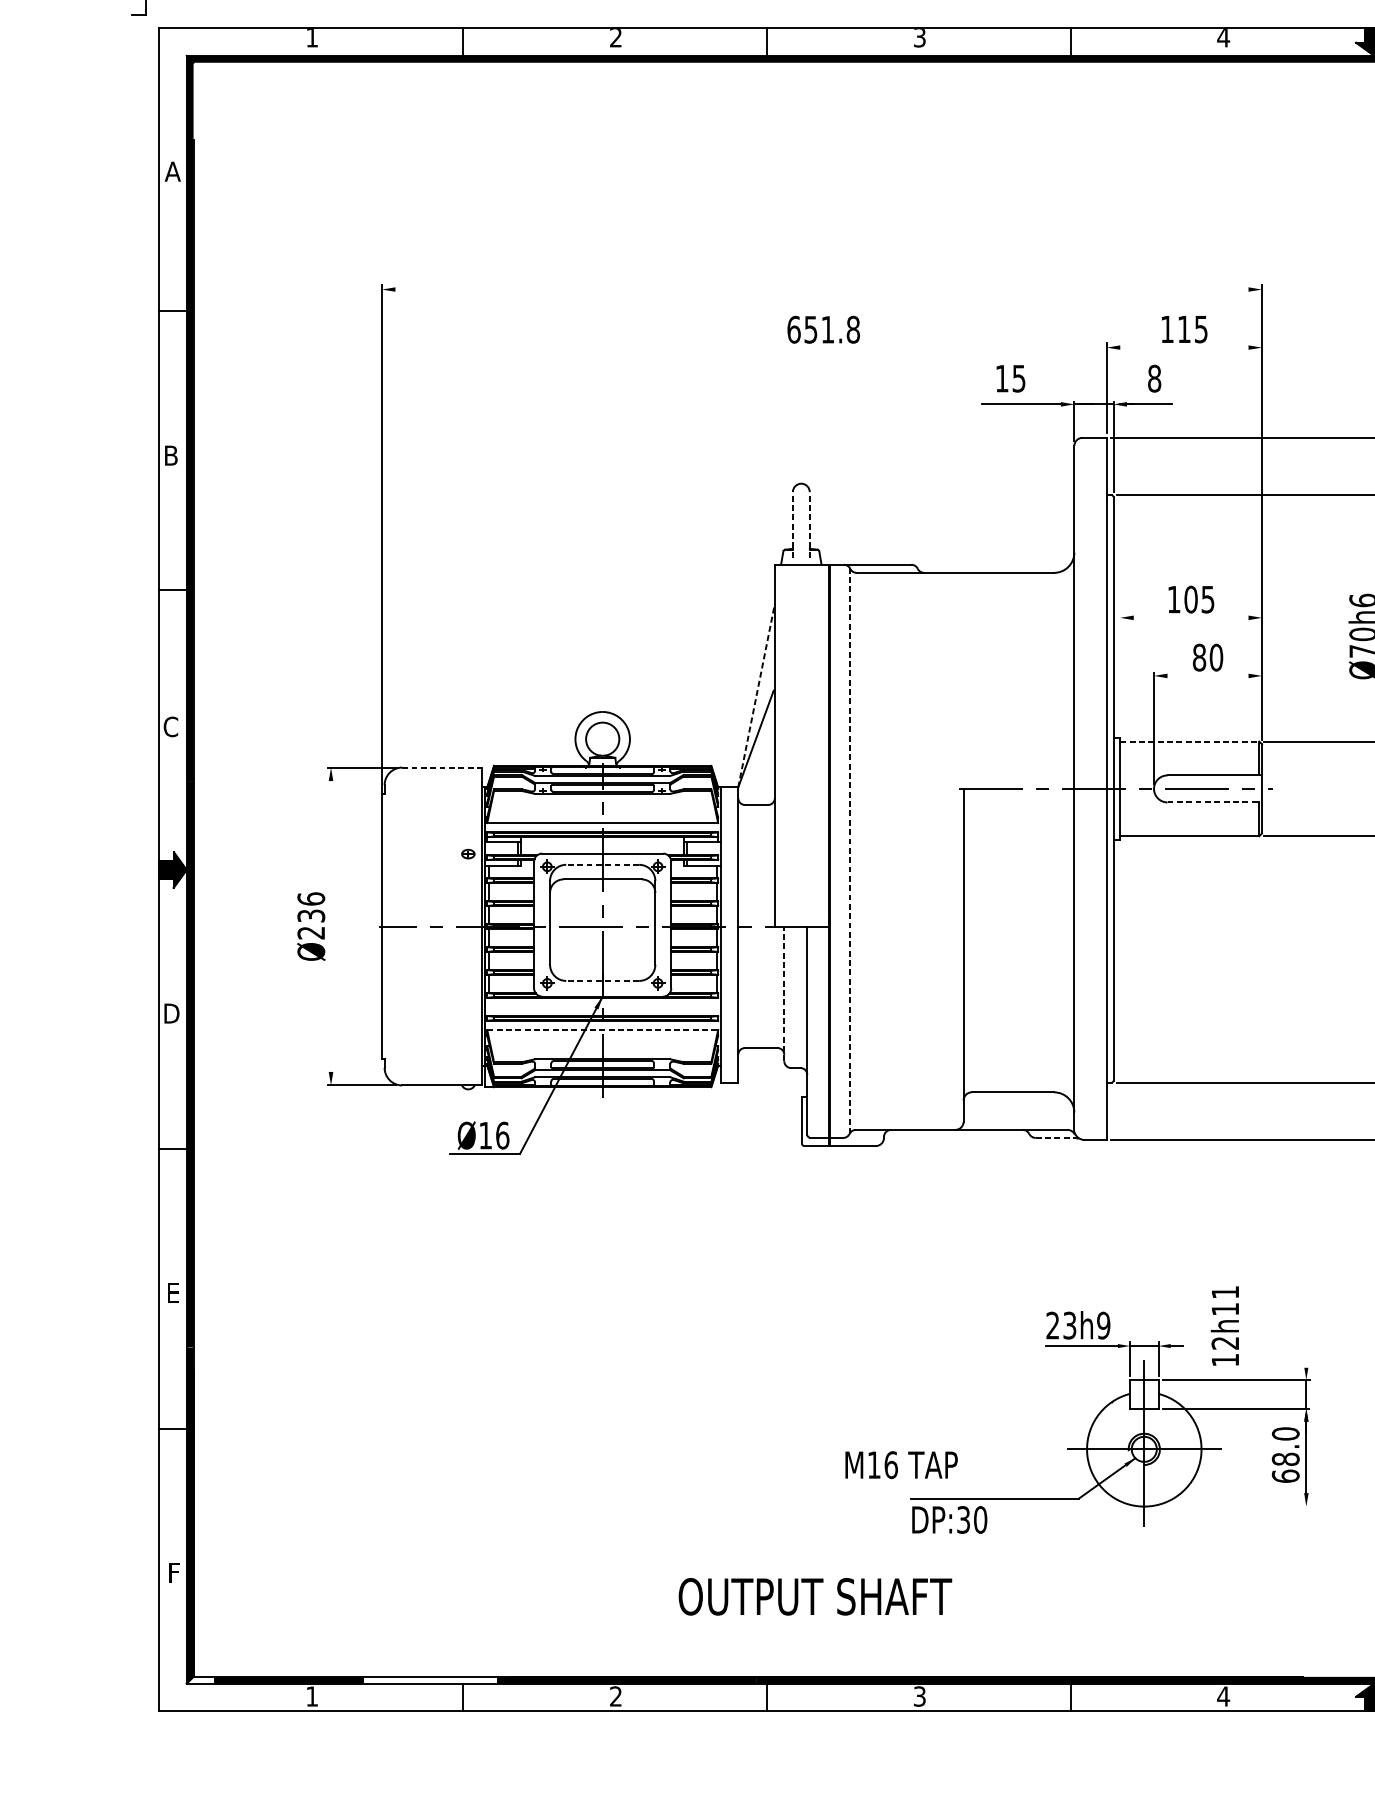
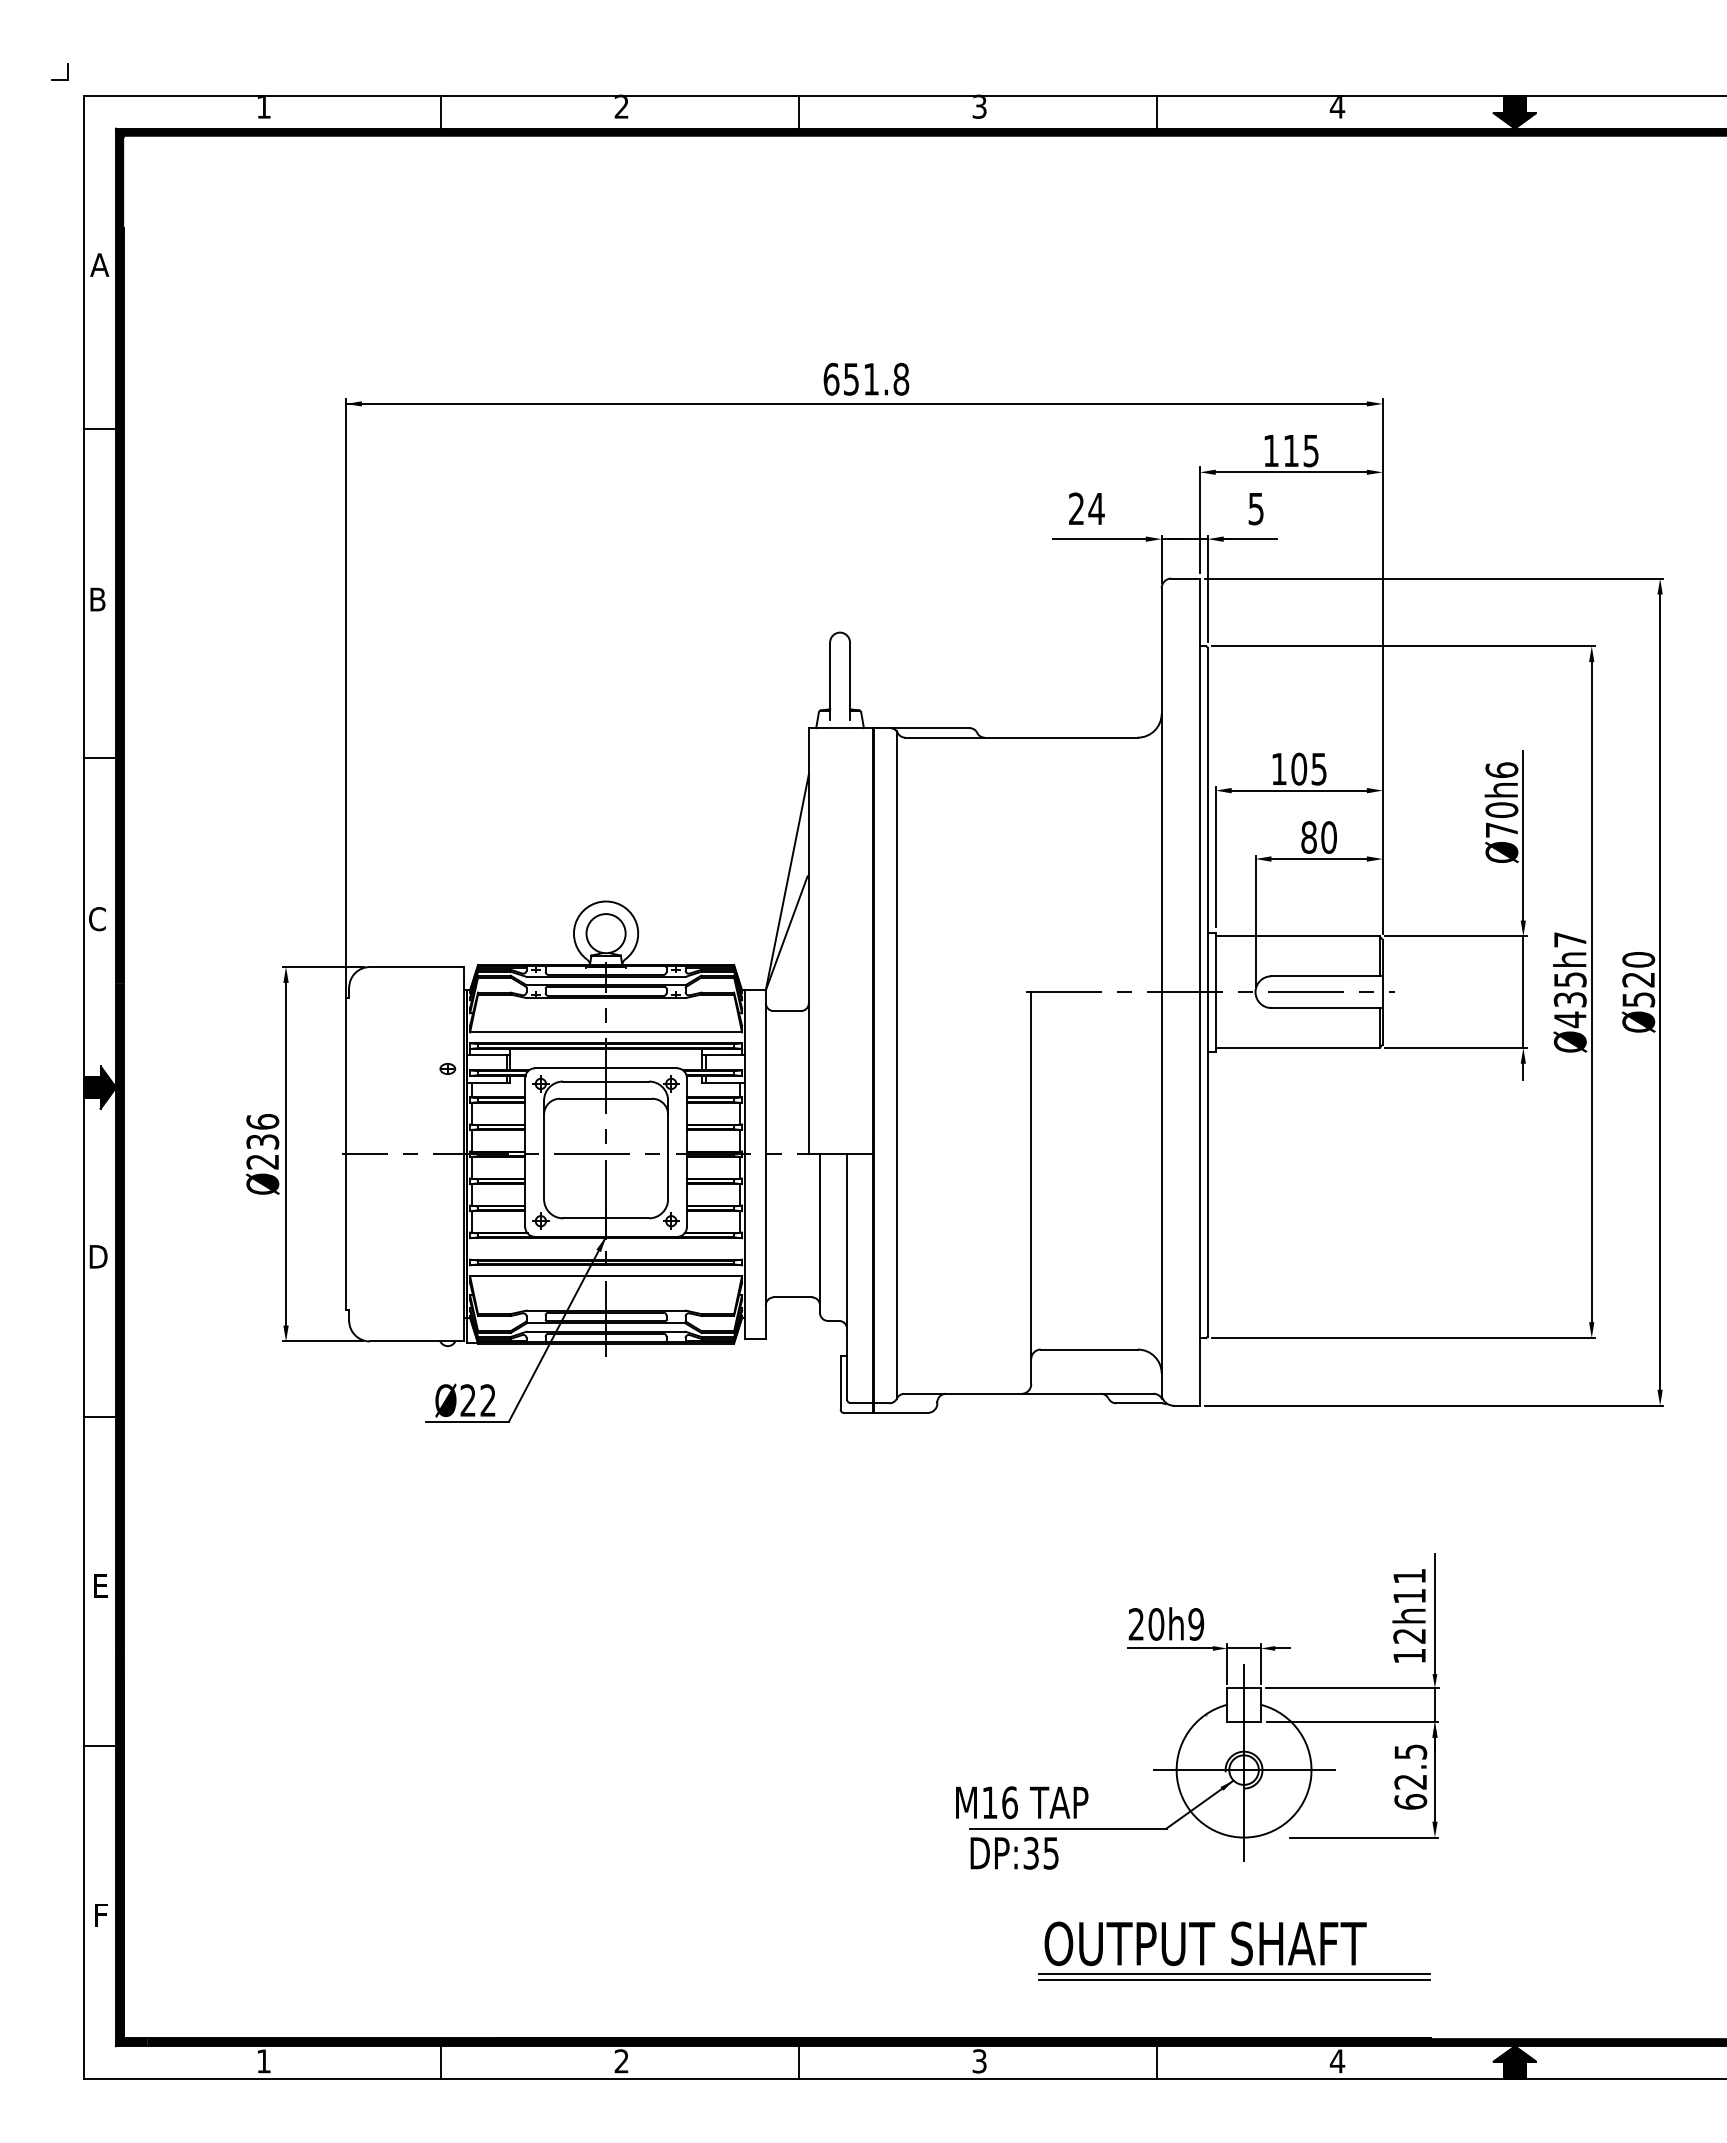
line: (815, 289) -> (856, 403), added
text: (823, 329) -> (866, 378), moved
line: (1183, 347) -> (1290, 472), added
text: (1010, 378) -> (1086, 508), 15 -> 24
text: (1154, 378) -> (1256, 508), 8 -> 5
line: (793, 525) -> (830, 681), dashed -> solid
line: (810, 525) -> (850, 681), dashed -> solid
line: (1190, 617) -> (1298, 790), added
line: (1120, 673) -> (1215, 856), added
line: (1207, 676) -> (1318, 859), added
line: (756, 694) -> (787, 881), dashed -> solid
line: (1189, 741) -> (1297, 936), dashed -> solid
line: (441, 767) -> (416, 967), dashed -> solid
line: (1215, 802) -> (1327, 1008), dashed -> solid
line: (849, 851) -> (896, 1065), dashed -> solid
line: (603, 864) -> (606, 1081), dashed -> solid
line: (331, 925) -> (286, 1153), added
line: (603, 981) -> (606, 1218), dashed -> solid
line: (784, 993) -> (820, 1233), dashed -> solid
line: (603, 1030) -> (606, 1276), dashed -> solid
text: (494, 1135) -> (478, 1400), Ø16 -> Ø22
line: (1055, 1138) -> (1139, 1403), dashed -> solid
line: (1305, 1317) -> (1434, 1614), added
text: (1069, 1325) -> (1156, 1624), 23h9 -> 20h9
text: (1224, 1325) -> (1408, 1615), moved
text: (1285, 1446) -> (1410, 1766), 68.0 -> 62.5
text: (901, 1464) -> (1022, 1802), moved
line: (1246, 1506) -> (1364, 1837), added
text: (980, 1519) -> (1051, 1852), DP:30 -> DP:35
text: (815, 1596) -> (1205, 1943), moved
line: (1136, 1622) -> (1234, 1974), added
line: (1136, 1627) -> (1234, 1979), added
fill: (199, 1680) -> (131, 2042), added
fill: (429, 1680) -> (402, 2042), added

